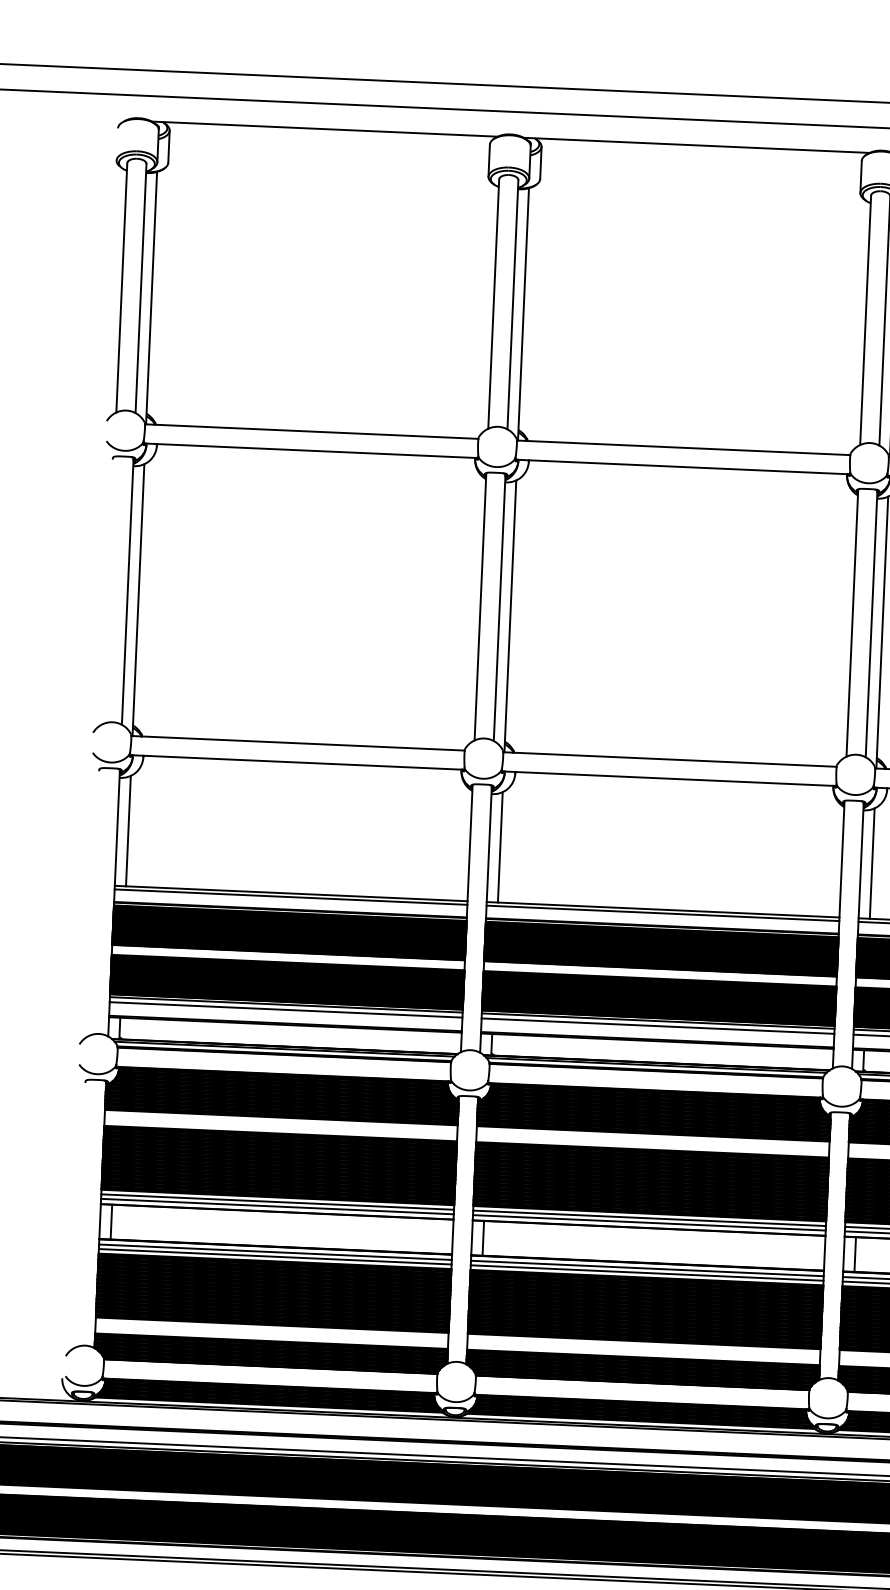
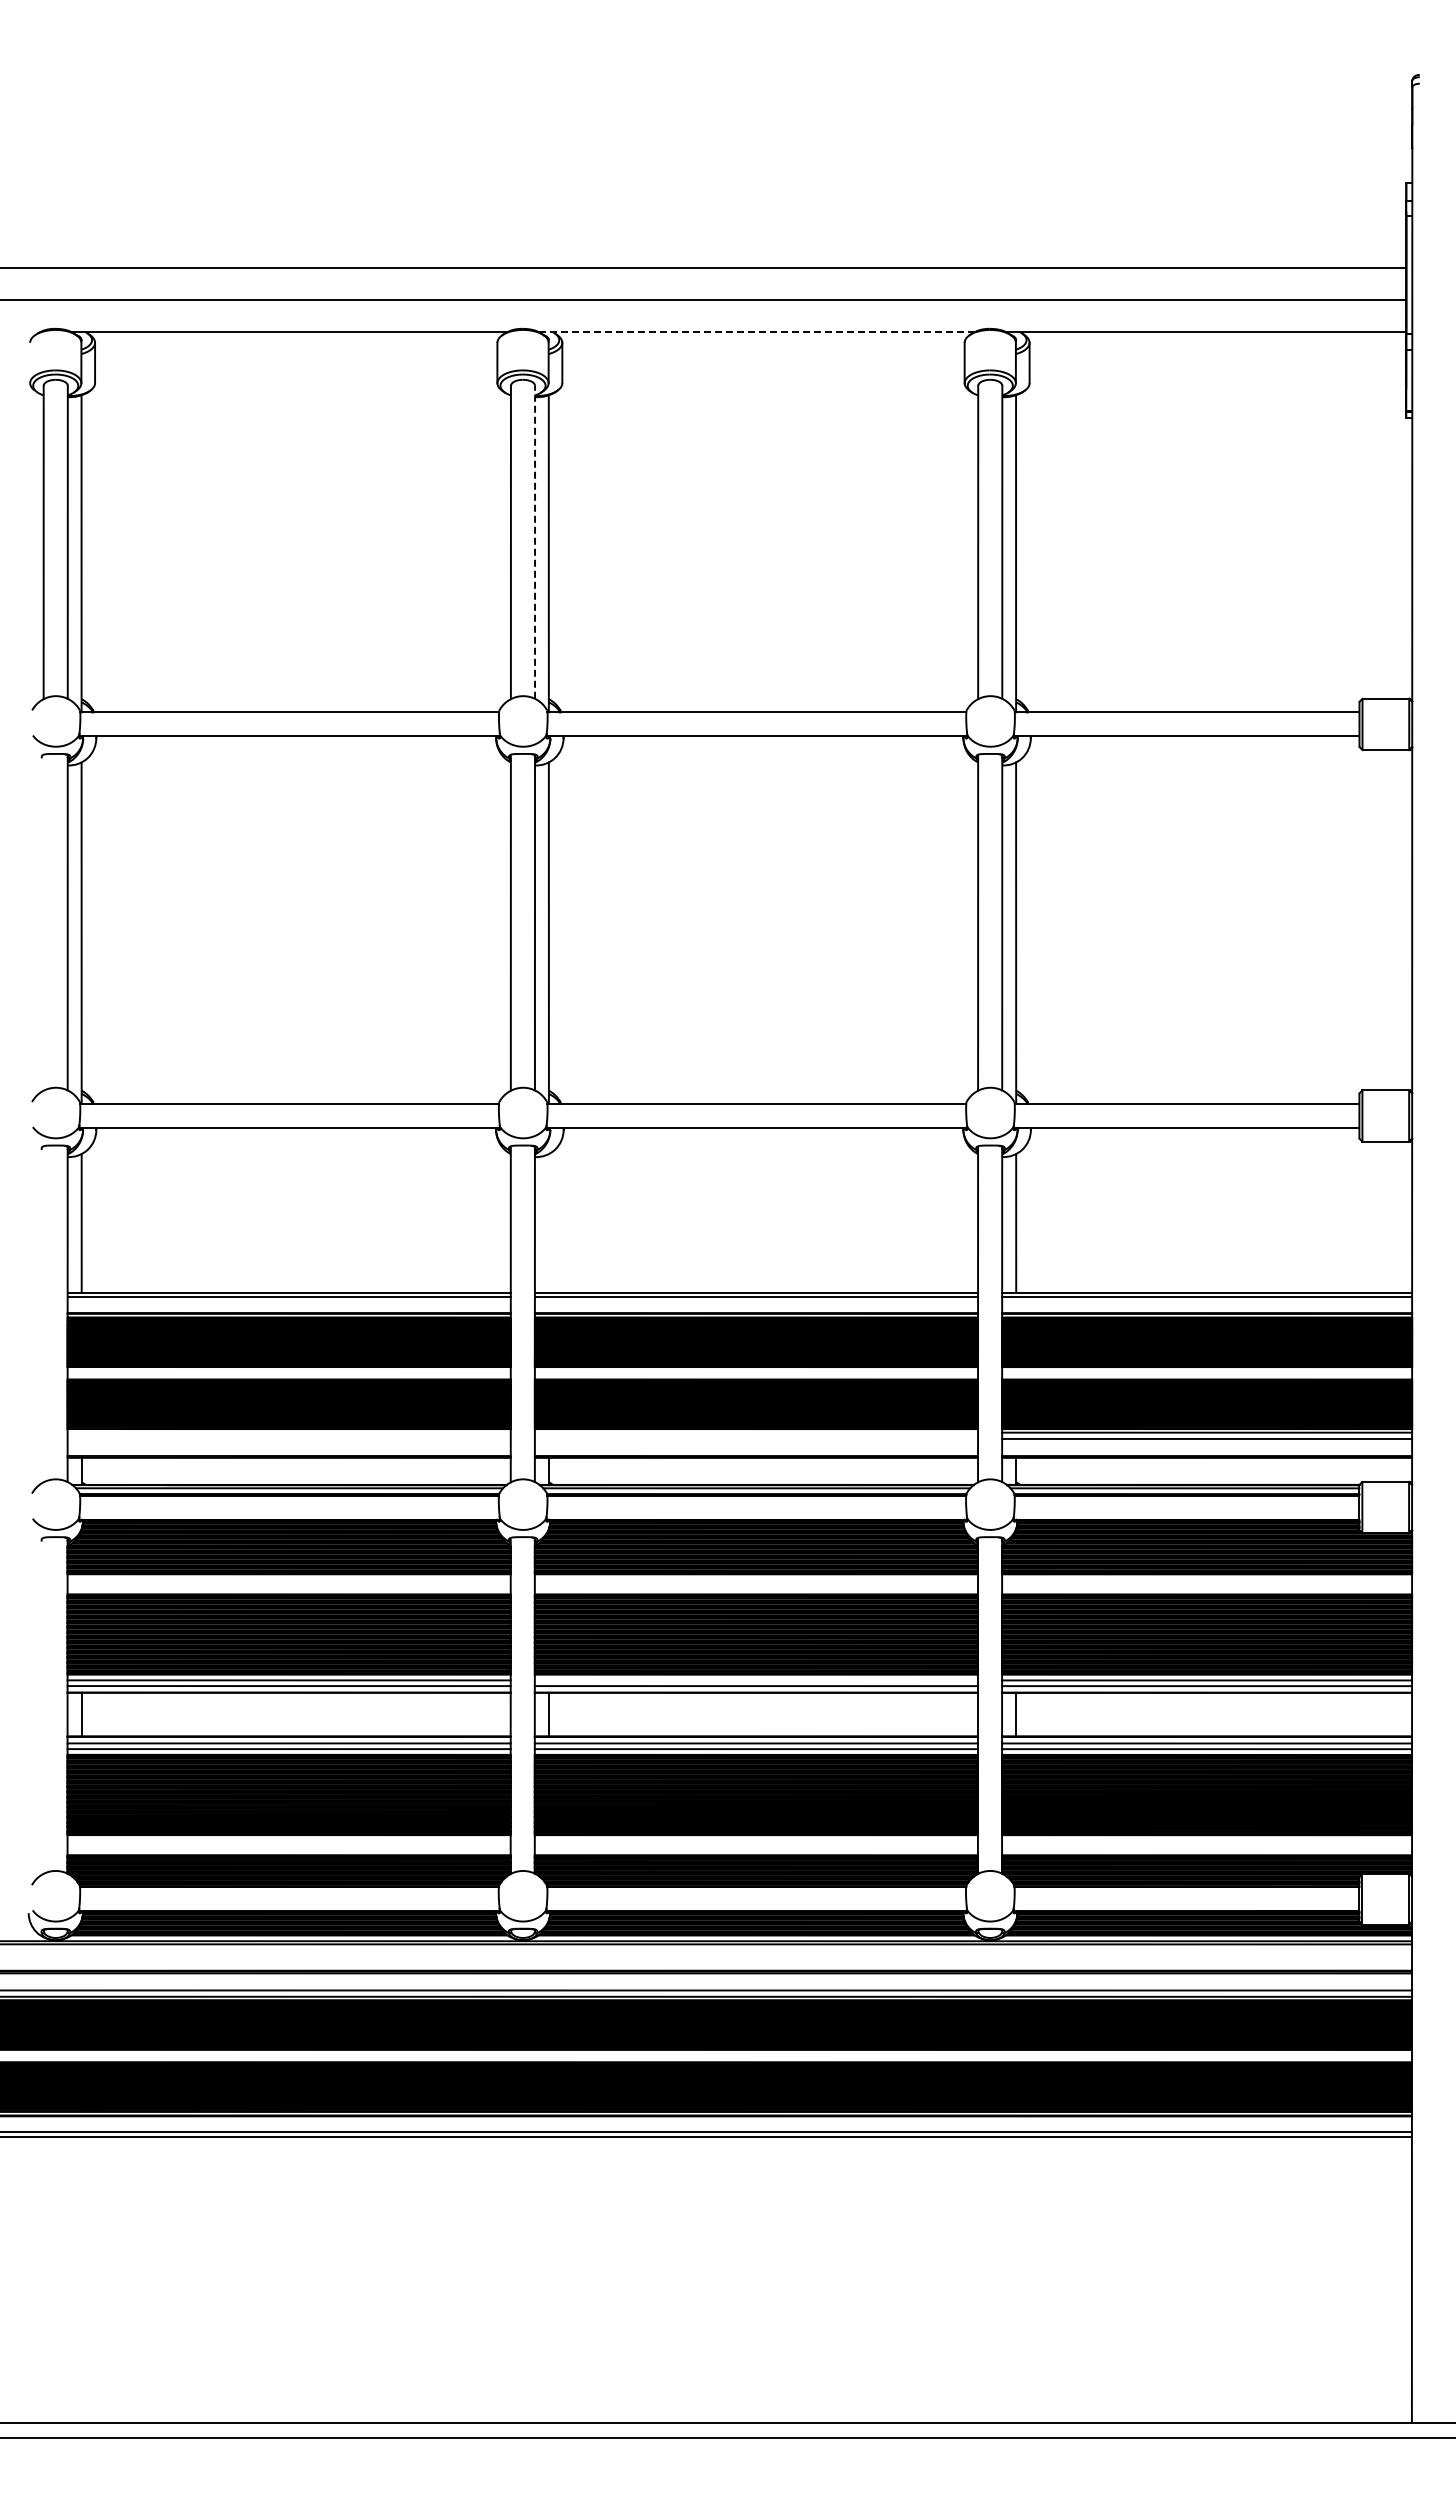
line: (697, 145) -> (757, 332), solid -> dashed
line: (513, 304) -> (535, 541), solid -> dashed
line: (499, 847) -> (548, 1223), removed
line: (285, 1004) -> (288, 1432), removed
line: (285, 1009) -> (288, 1438), removed
line: (658, 1021) -> (756, 1432), removed
line: (658, 1025) -> (756, 1438), removed
line: (648, 1218) -> (755, 1680), removed

